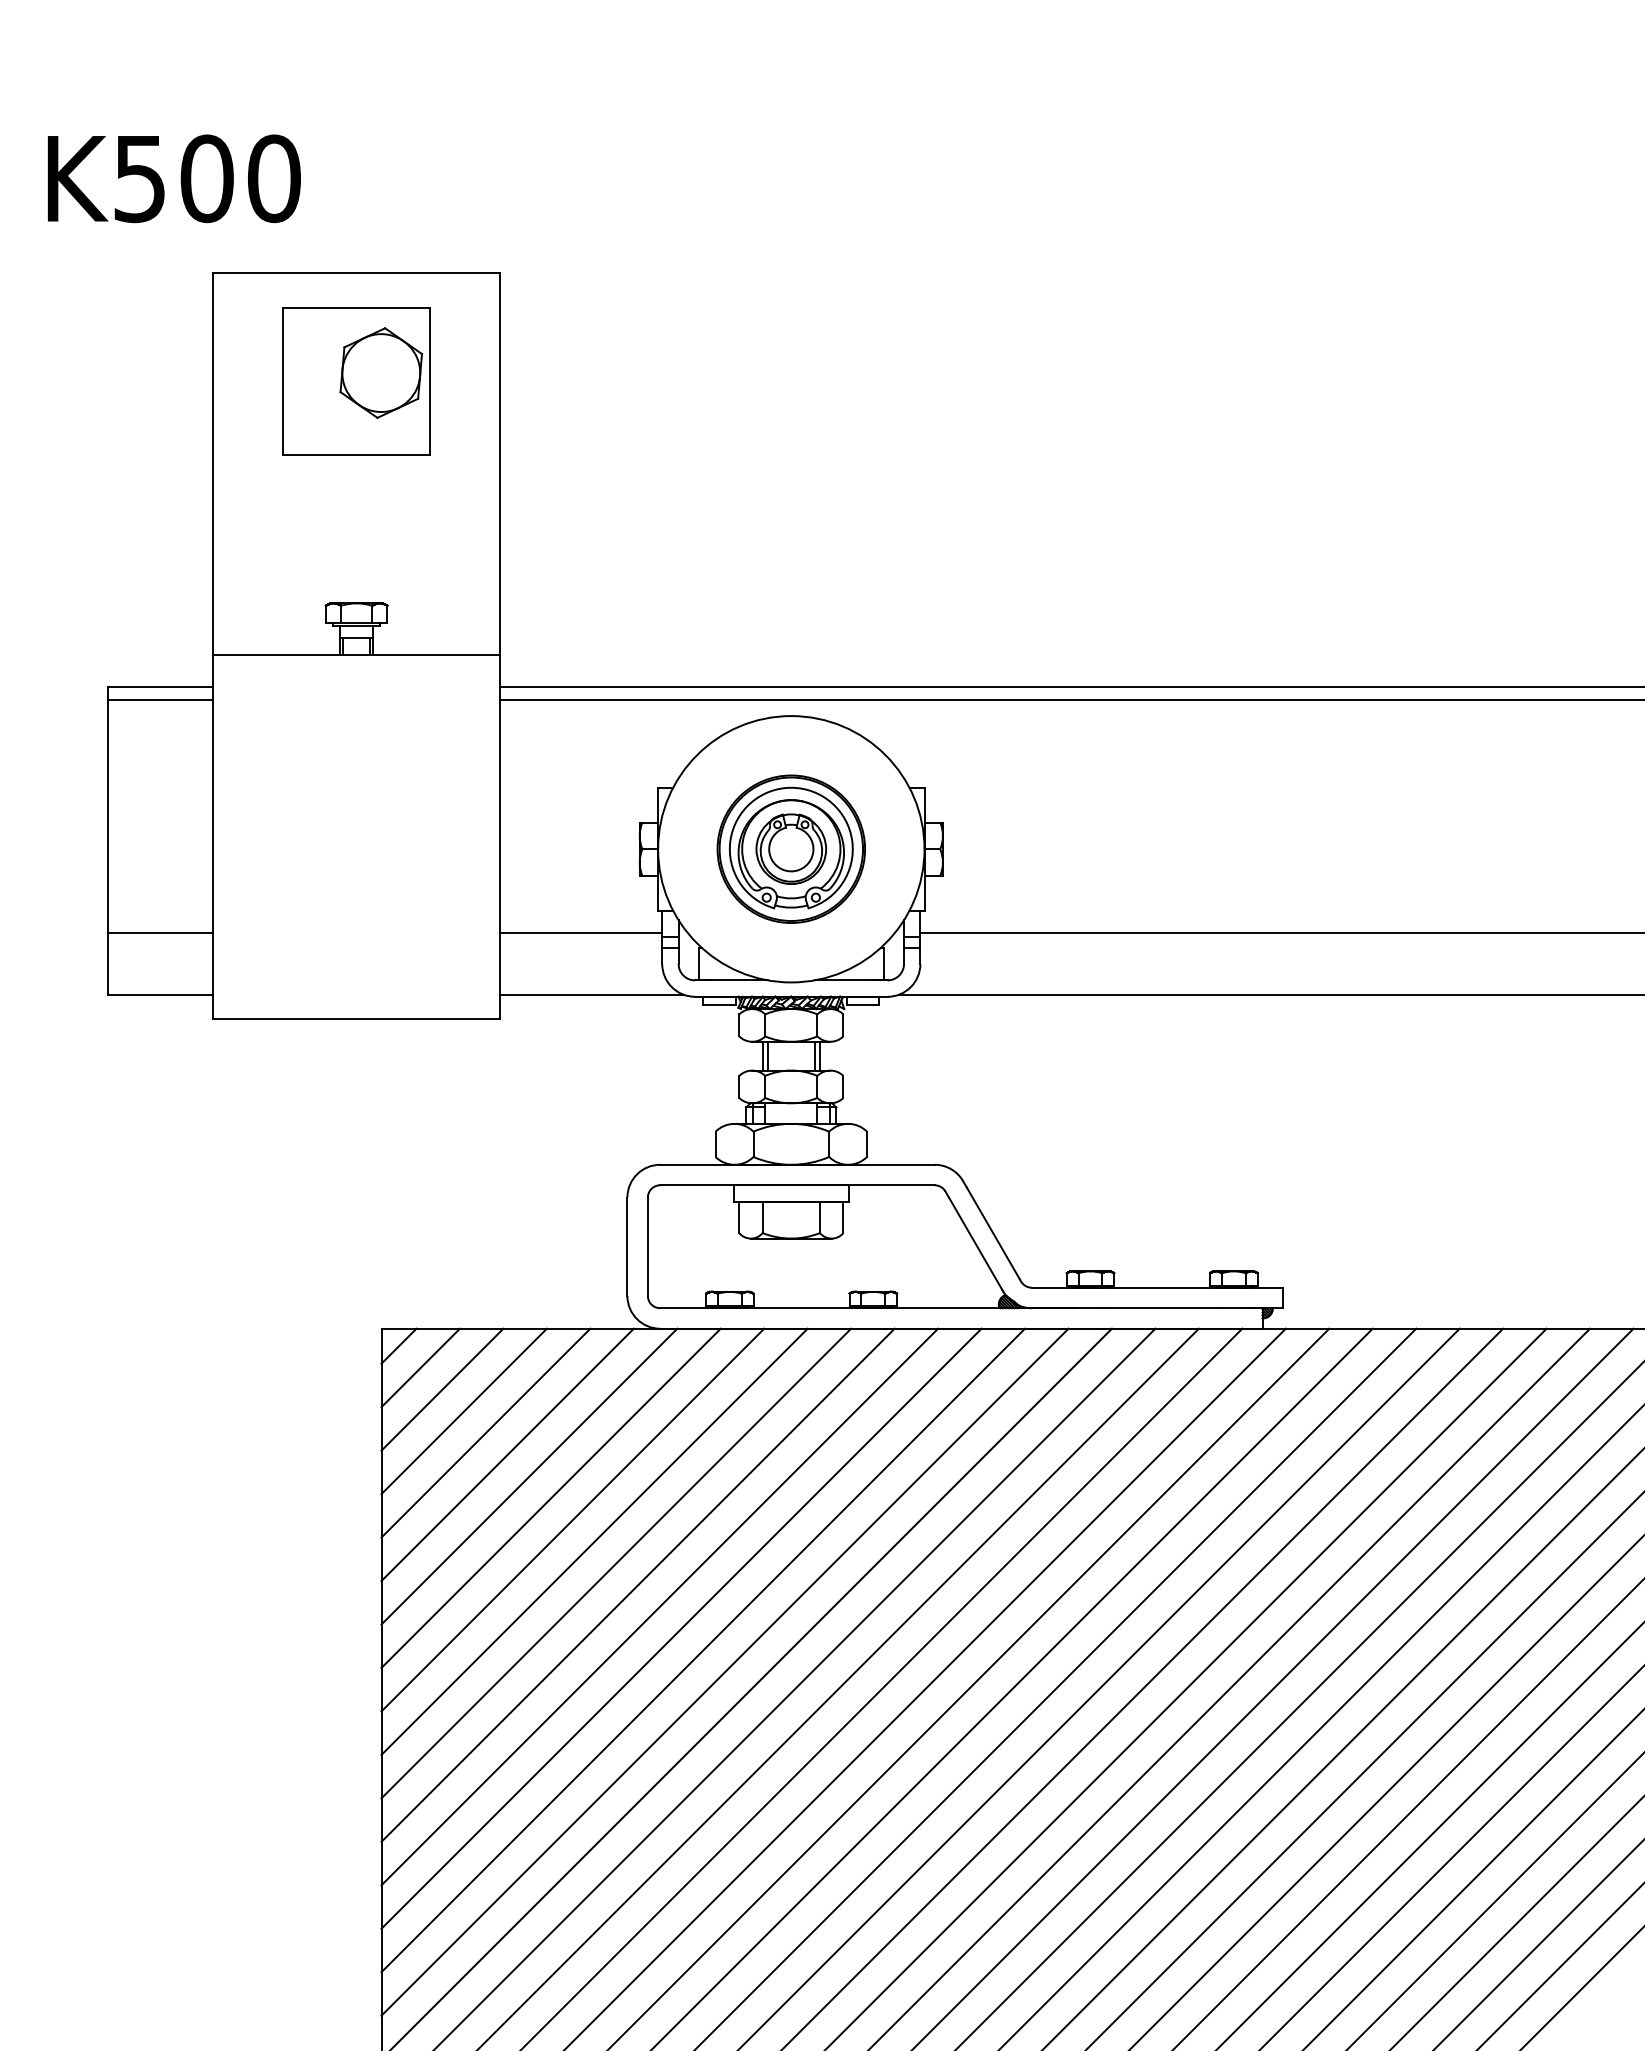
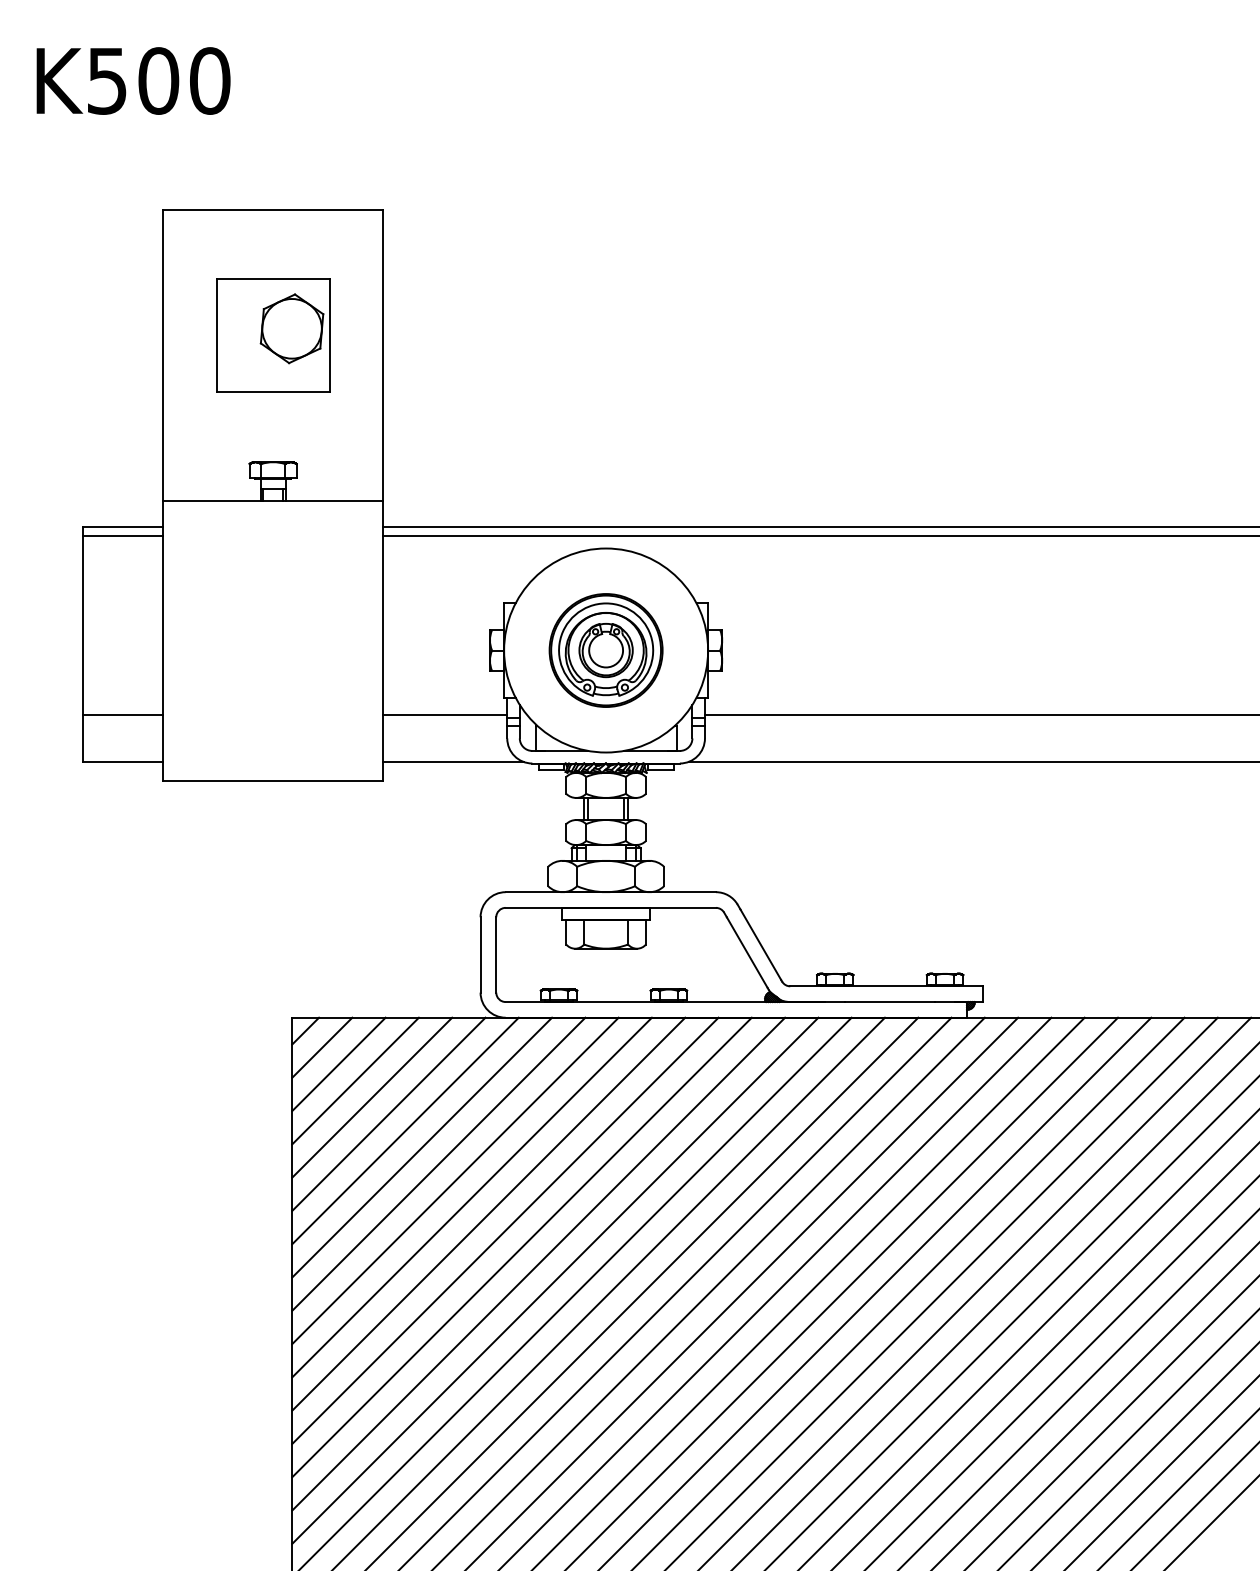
text: (174, 178) -> (133, 80), moved
part: (357, 381) -> (273, 335), moved

